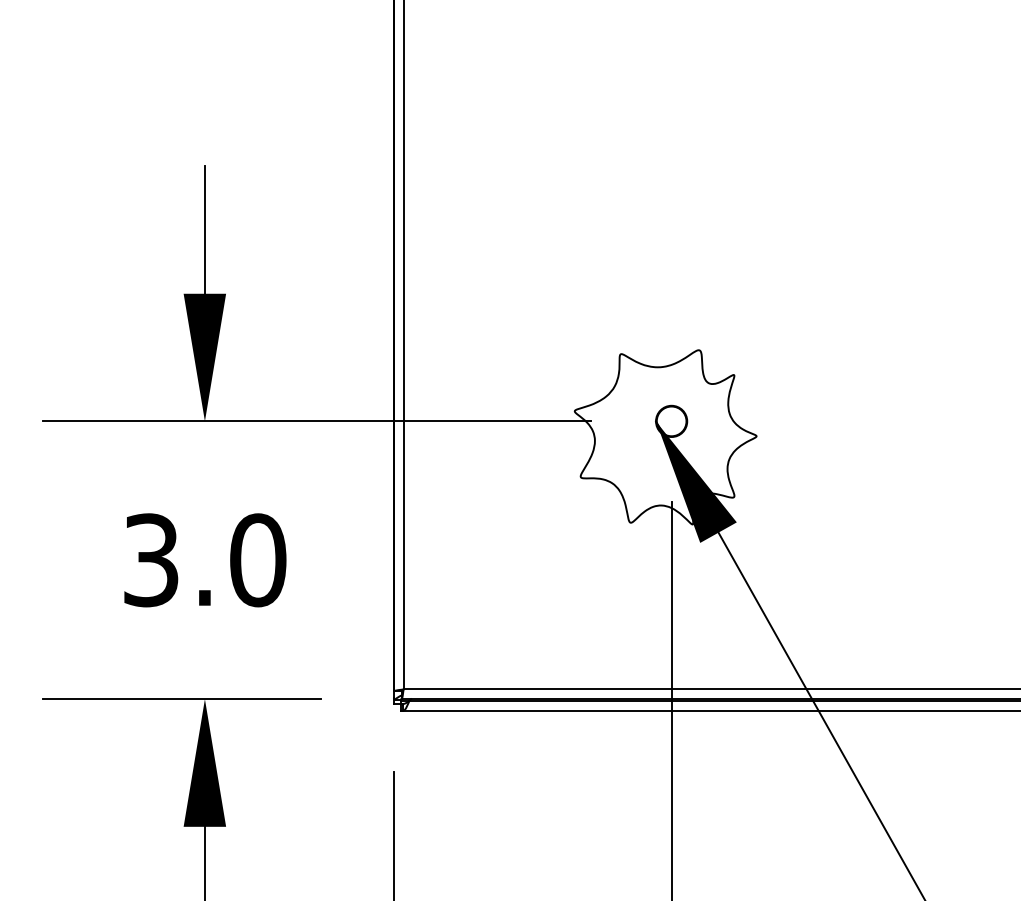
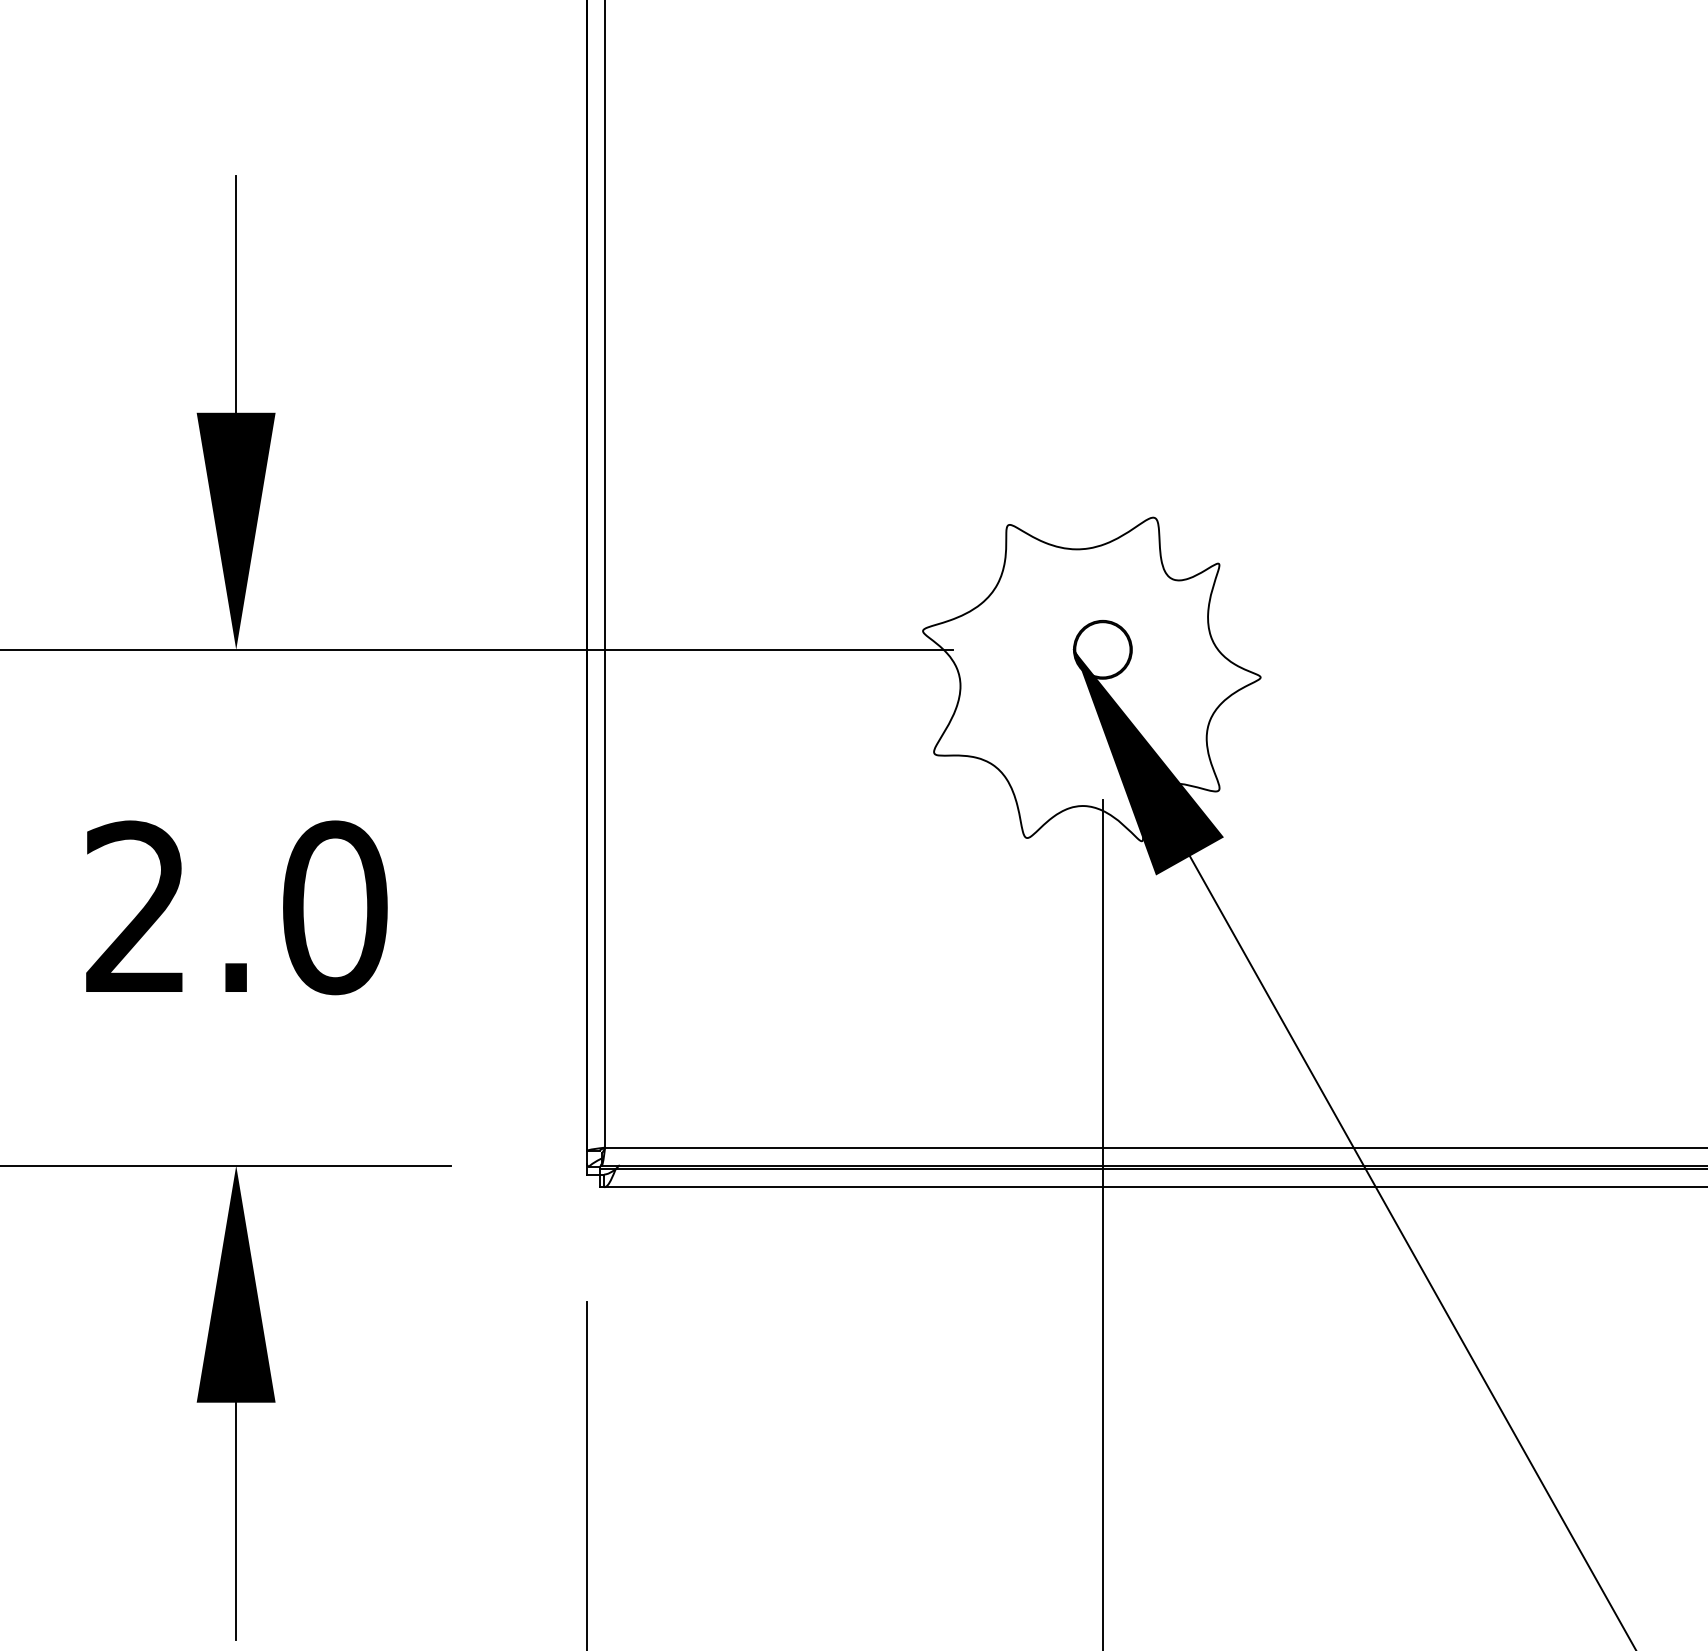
text: (151, 560) -> (137, 908), 3.0 -> 2.0

